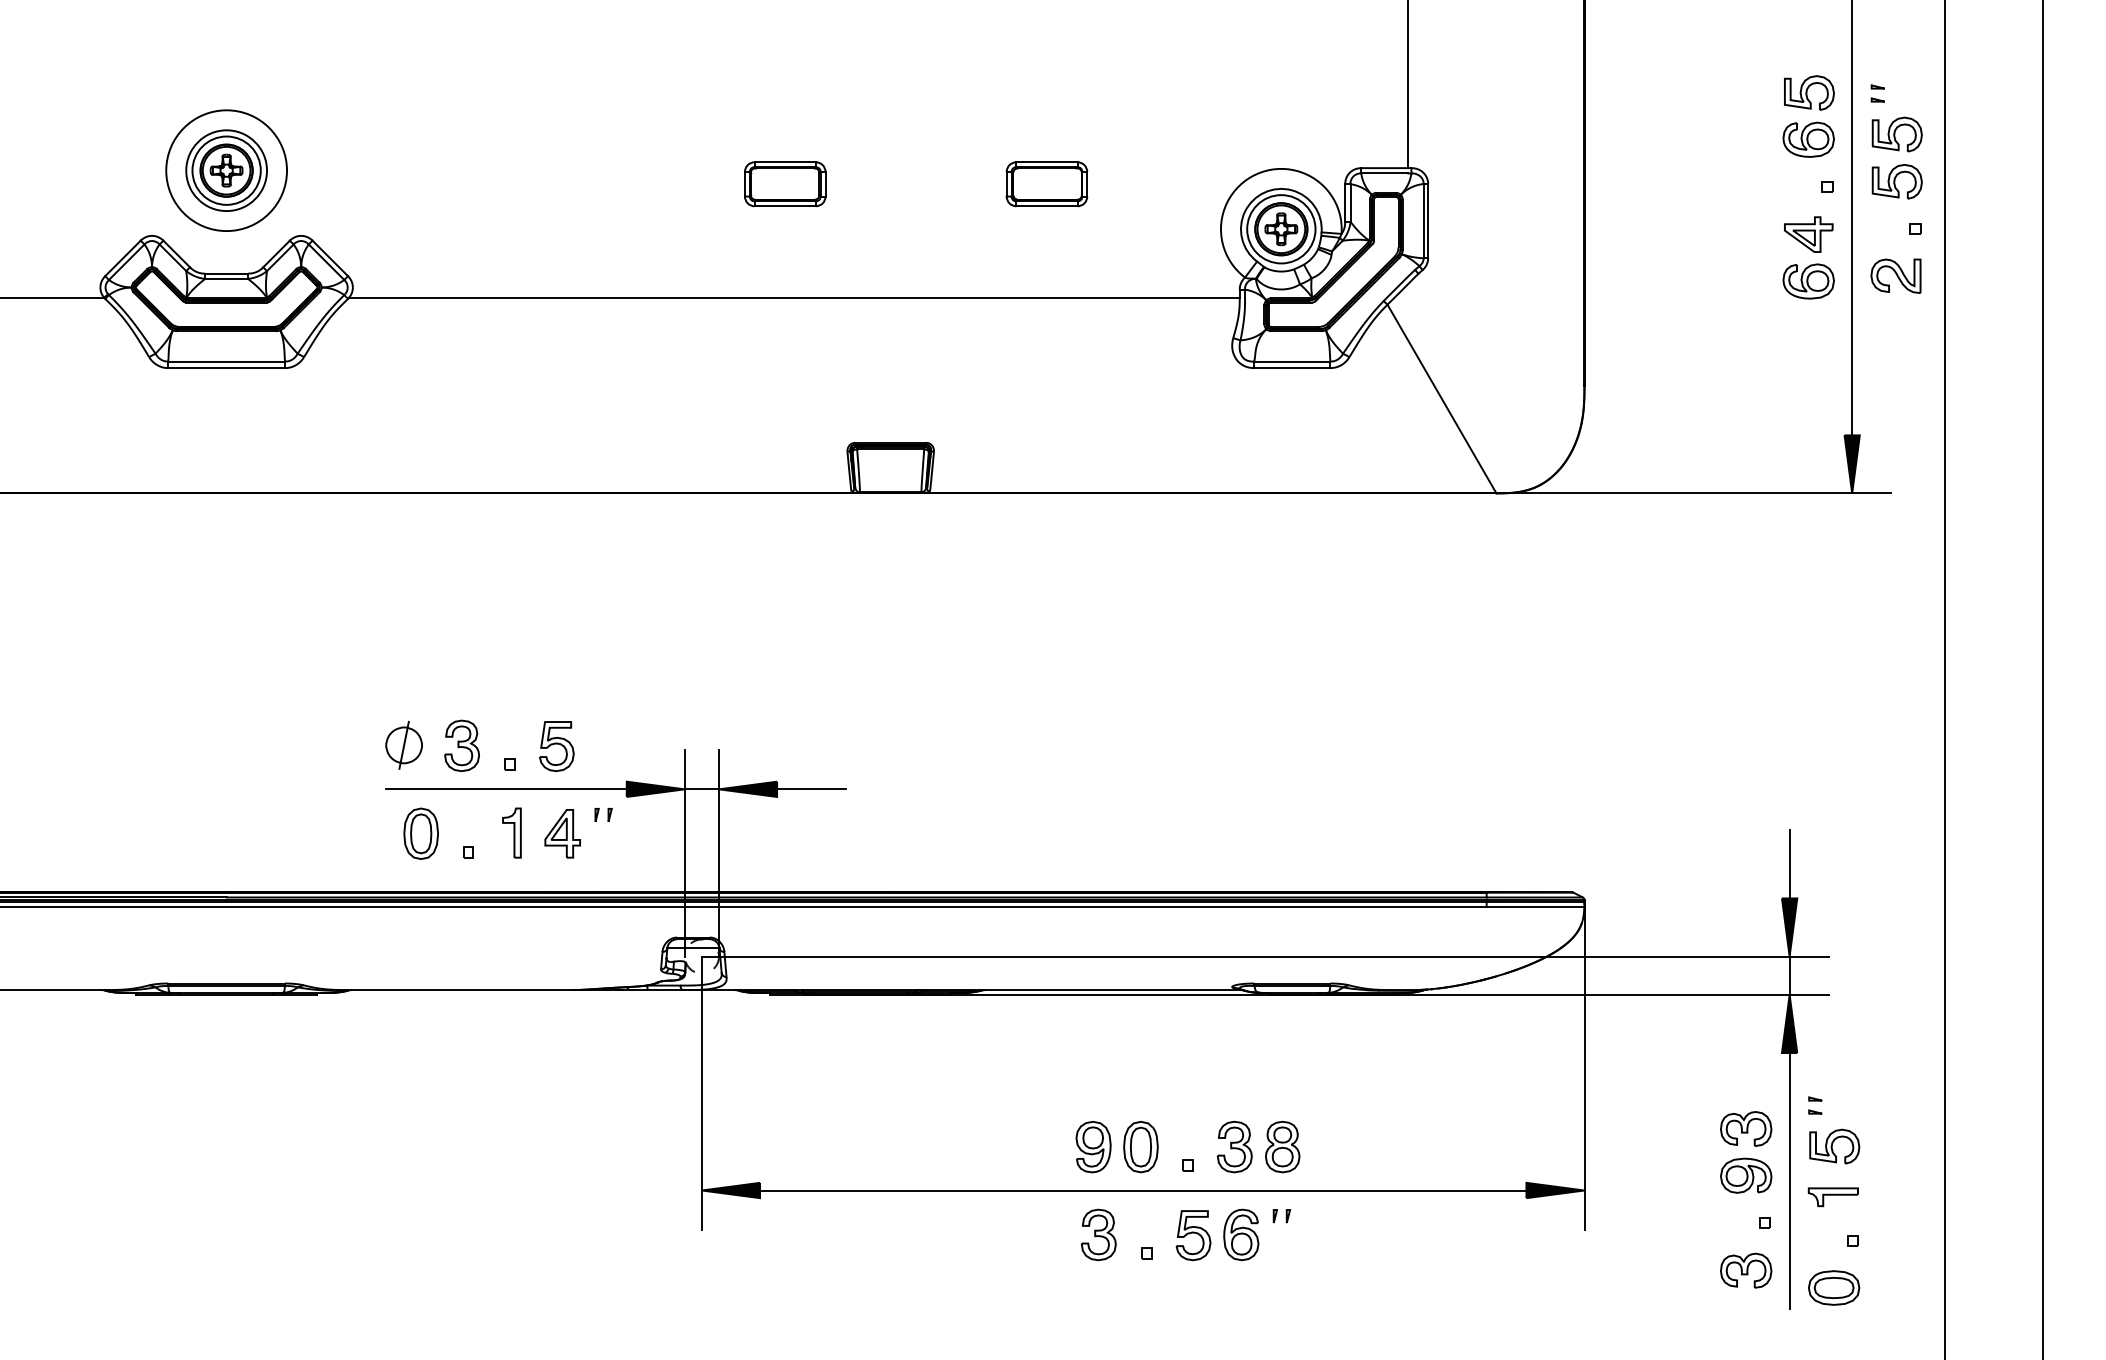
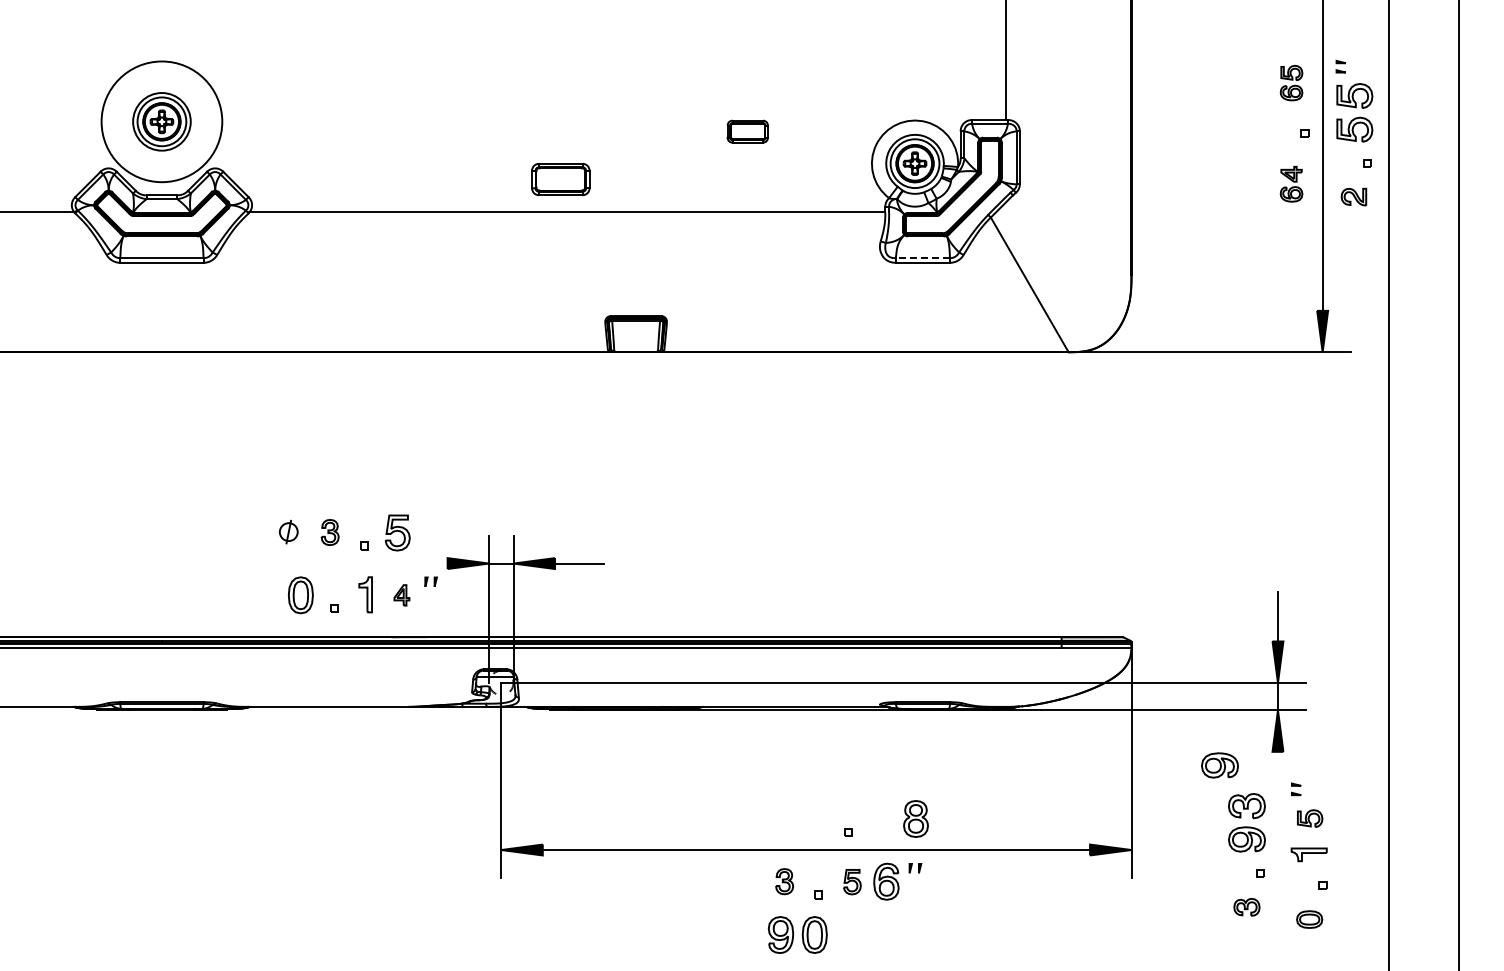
part: (1808, 115) -> (1291, 82), size x0.6
circle: (226, 170) -> (161, 121), size x1.4
part: (784, 184) -> (560, 179), moved
part: (1046, 184) -> (747, 131), size x0.7
part: (1808, 258) -> (1291, 184), size x0.6
part: (1895, 275) -> (1353, 196), size x0.7
line: (1291, 362) -> (922, 258), solid -> dashed
part: (403, 744) -> (288, 531), size x0.7
part: (462, 745) -> (330, 532), size x0.7
line: (506, 789) -> (361, 563), removed
part: (562, 834) -> (401, 595), size x0.6
part: (1707, 1072) -> (1219, 765), added
part: (1116, 1146) -> (797, 934), moved
part: (1234, 1146) -> (881, 818), removed
part: (1833, 1146) -> (1309, 818), size x0.7
line: (1788, 1179) -> (1277, 842), removed
part: (1098, 1234) -> (784, 881), size x0.7
part: (1193, 1234) -> (852, 881), size x0.7
part: (1745, 1271) -> (1246, 907), size x0.7
part: (1833, 1287) -> (1309, 919), size x0.7

